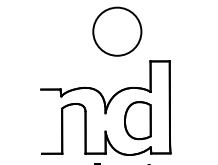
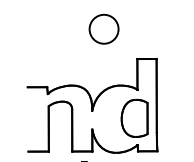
circle: (117, 31) -> (104, 29), size x0.6
part: (137, 120) -> (134, 118), moved

